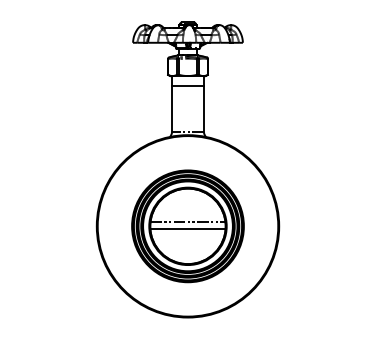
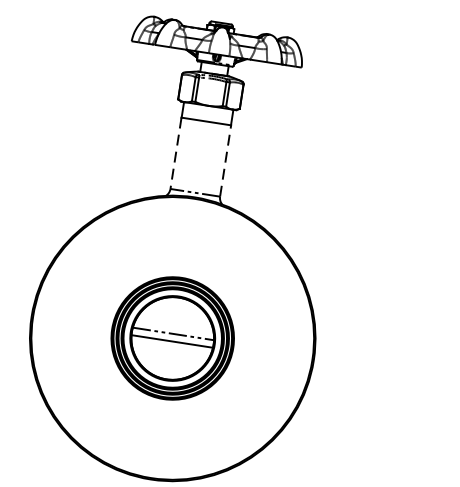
line: (204, 108) -> (226, 160), solid -> dashed
line: (171, 109) -> (175, 153), solid -> dashed
part: (187, 226) -> (171, 338), size x0.7

